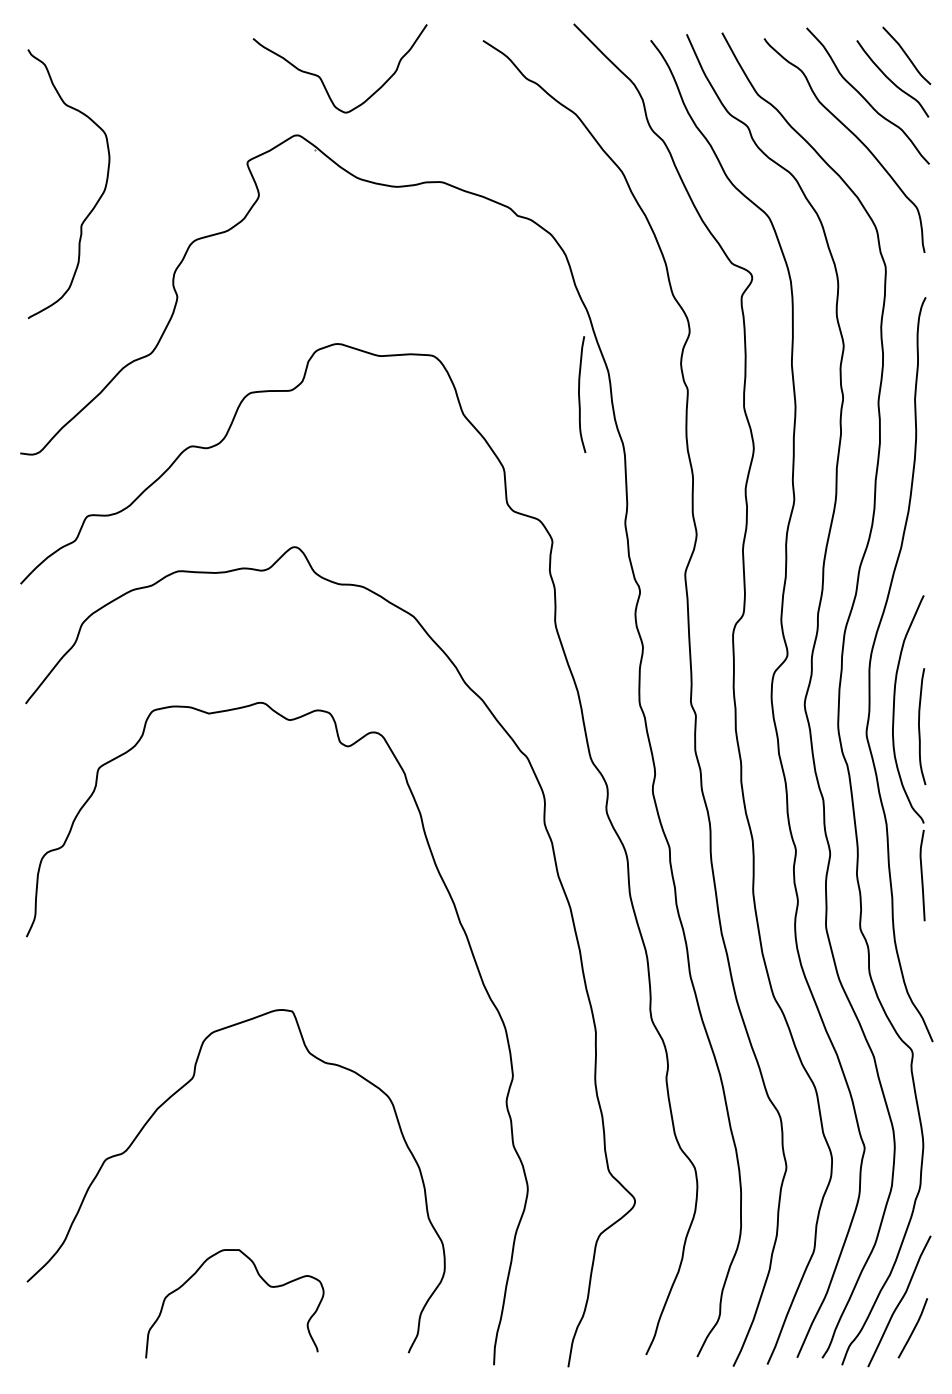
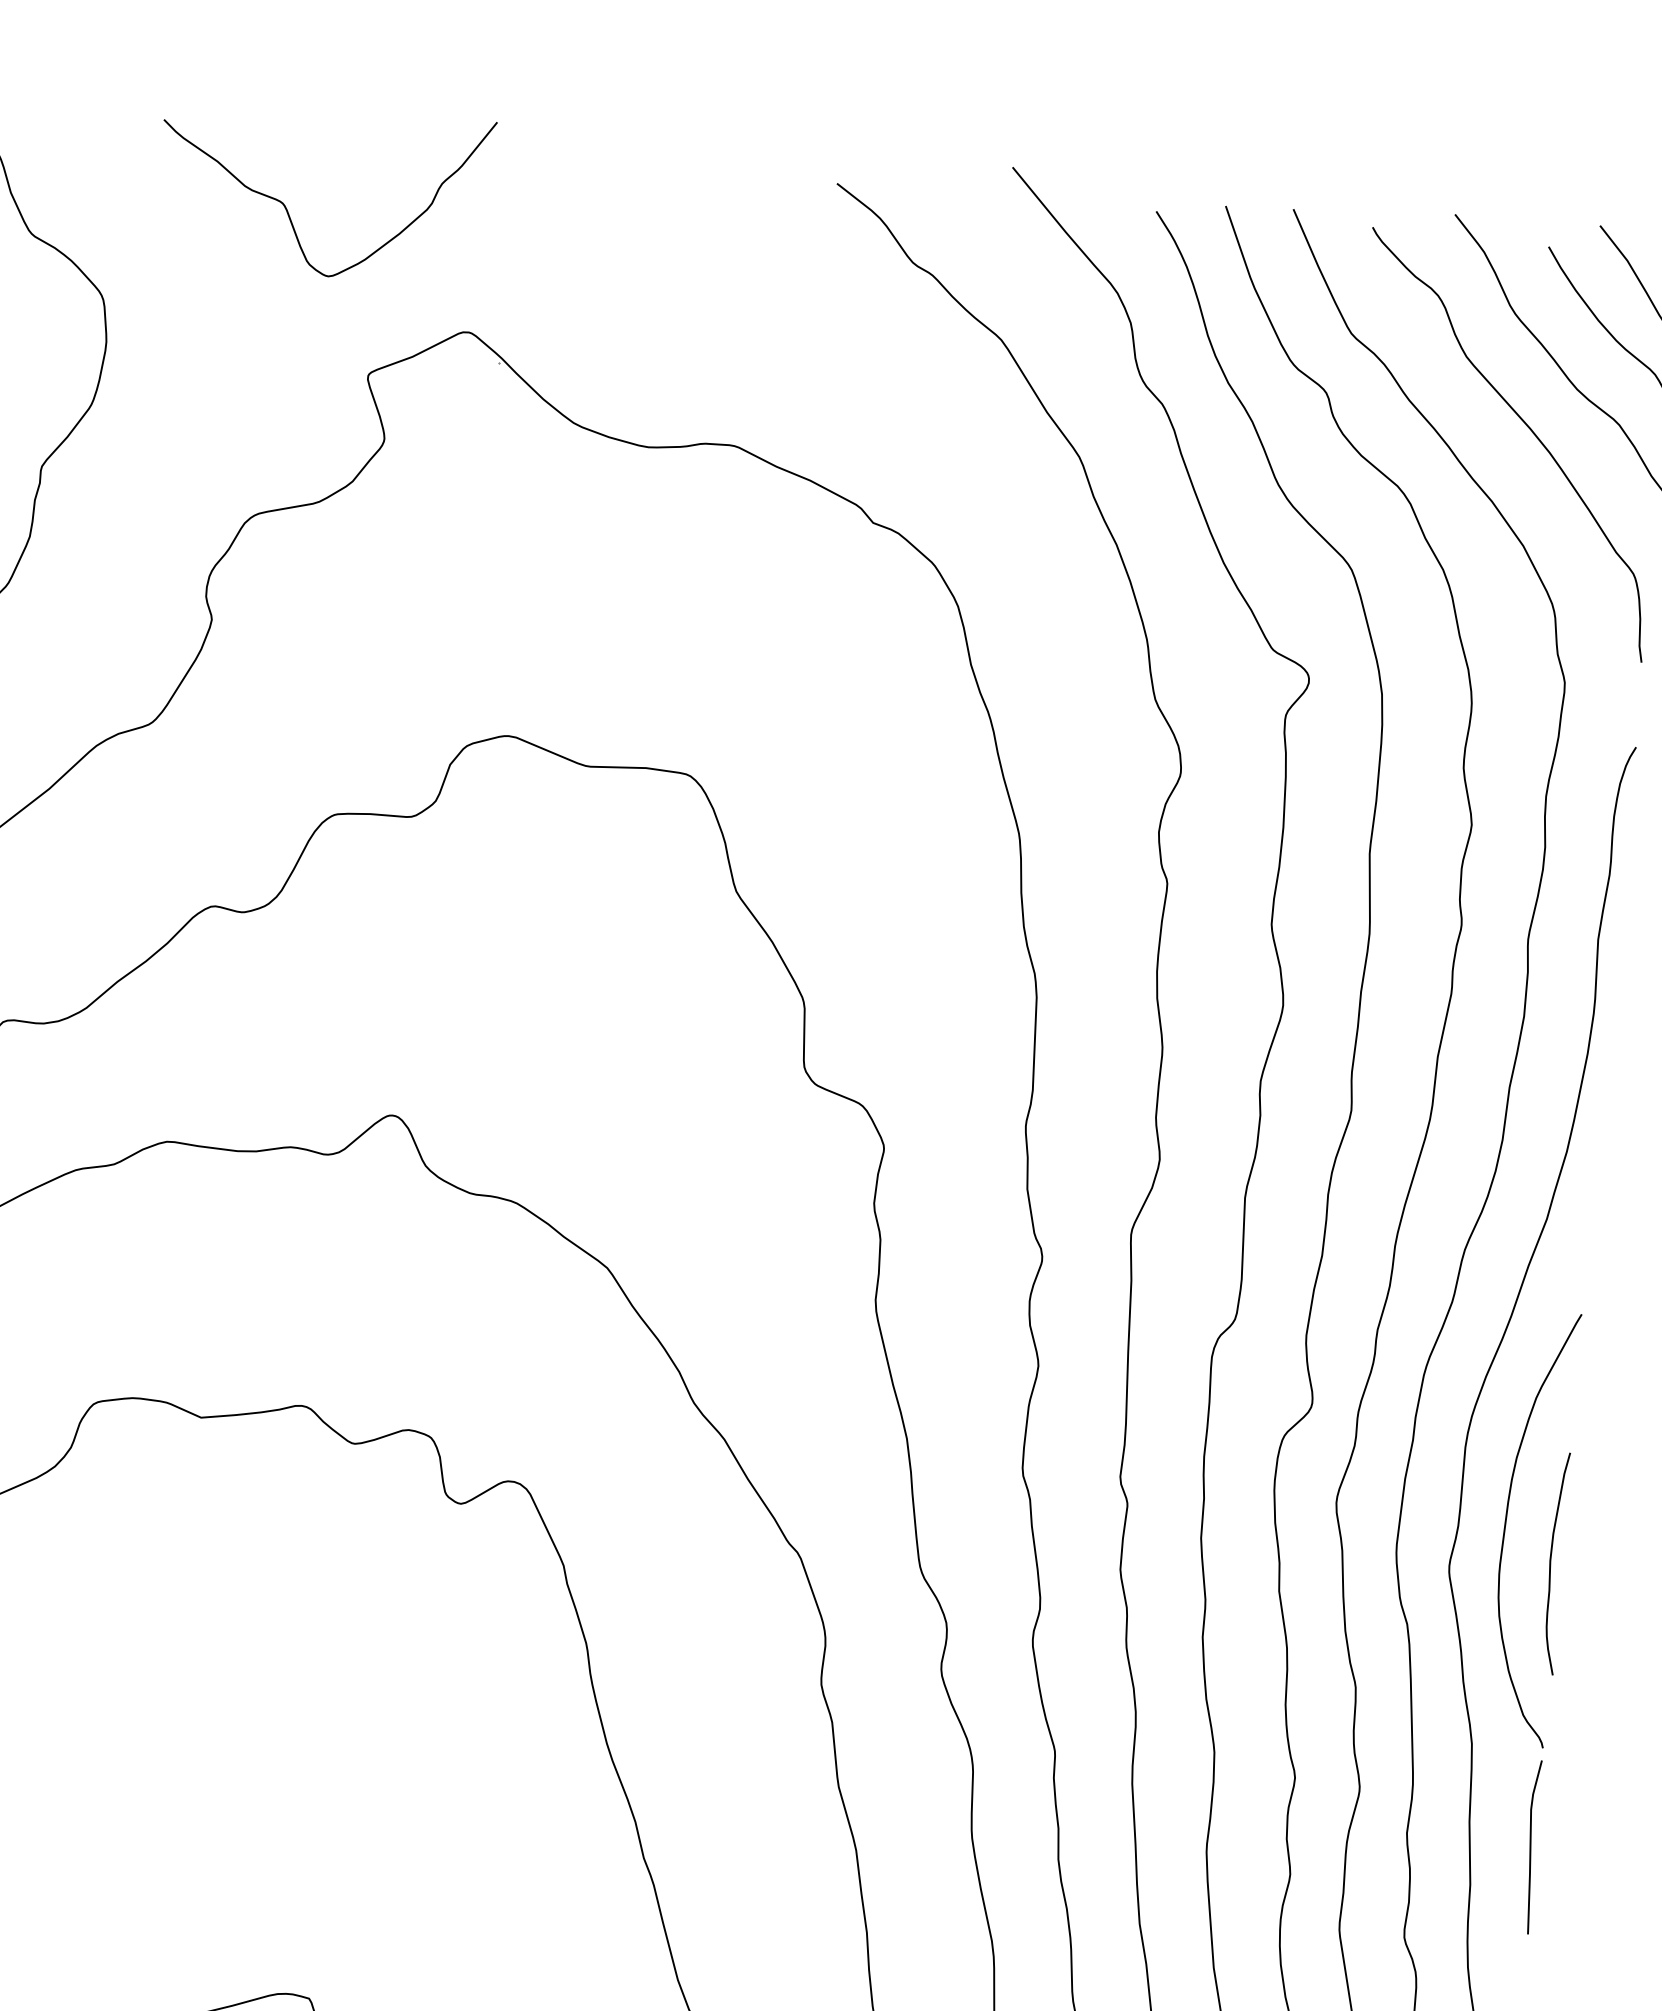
curve: (322, 79) -> (288, 209), moved
curve: (579, 394) -> (960, 873), removed

